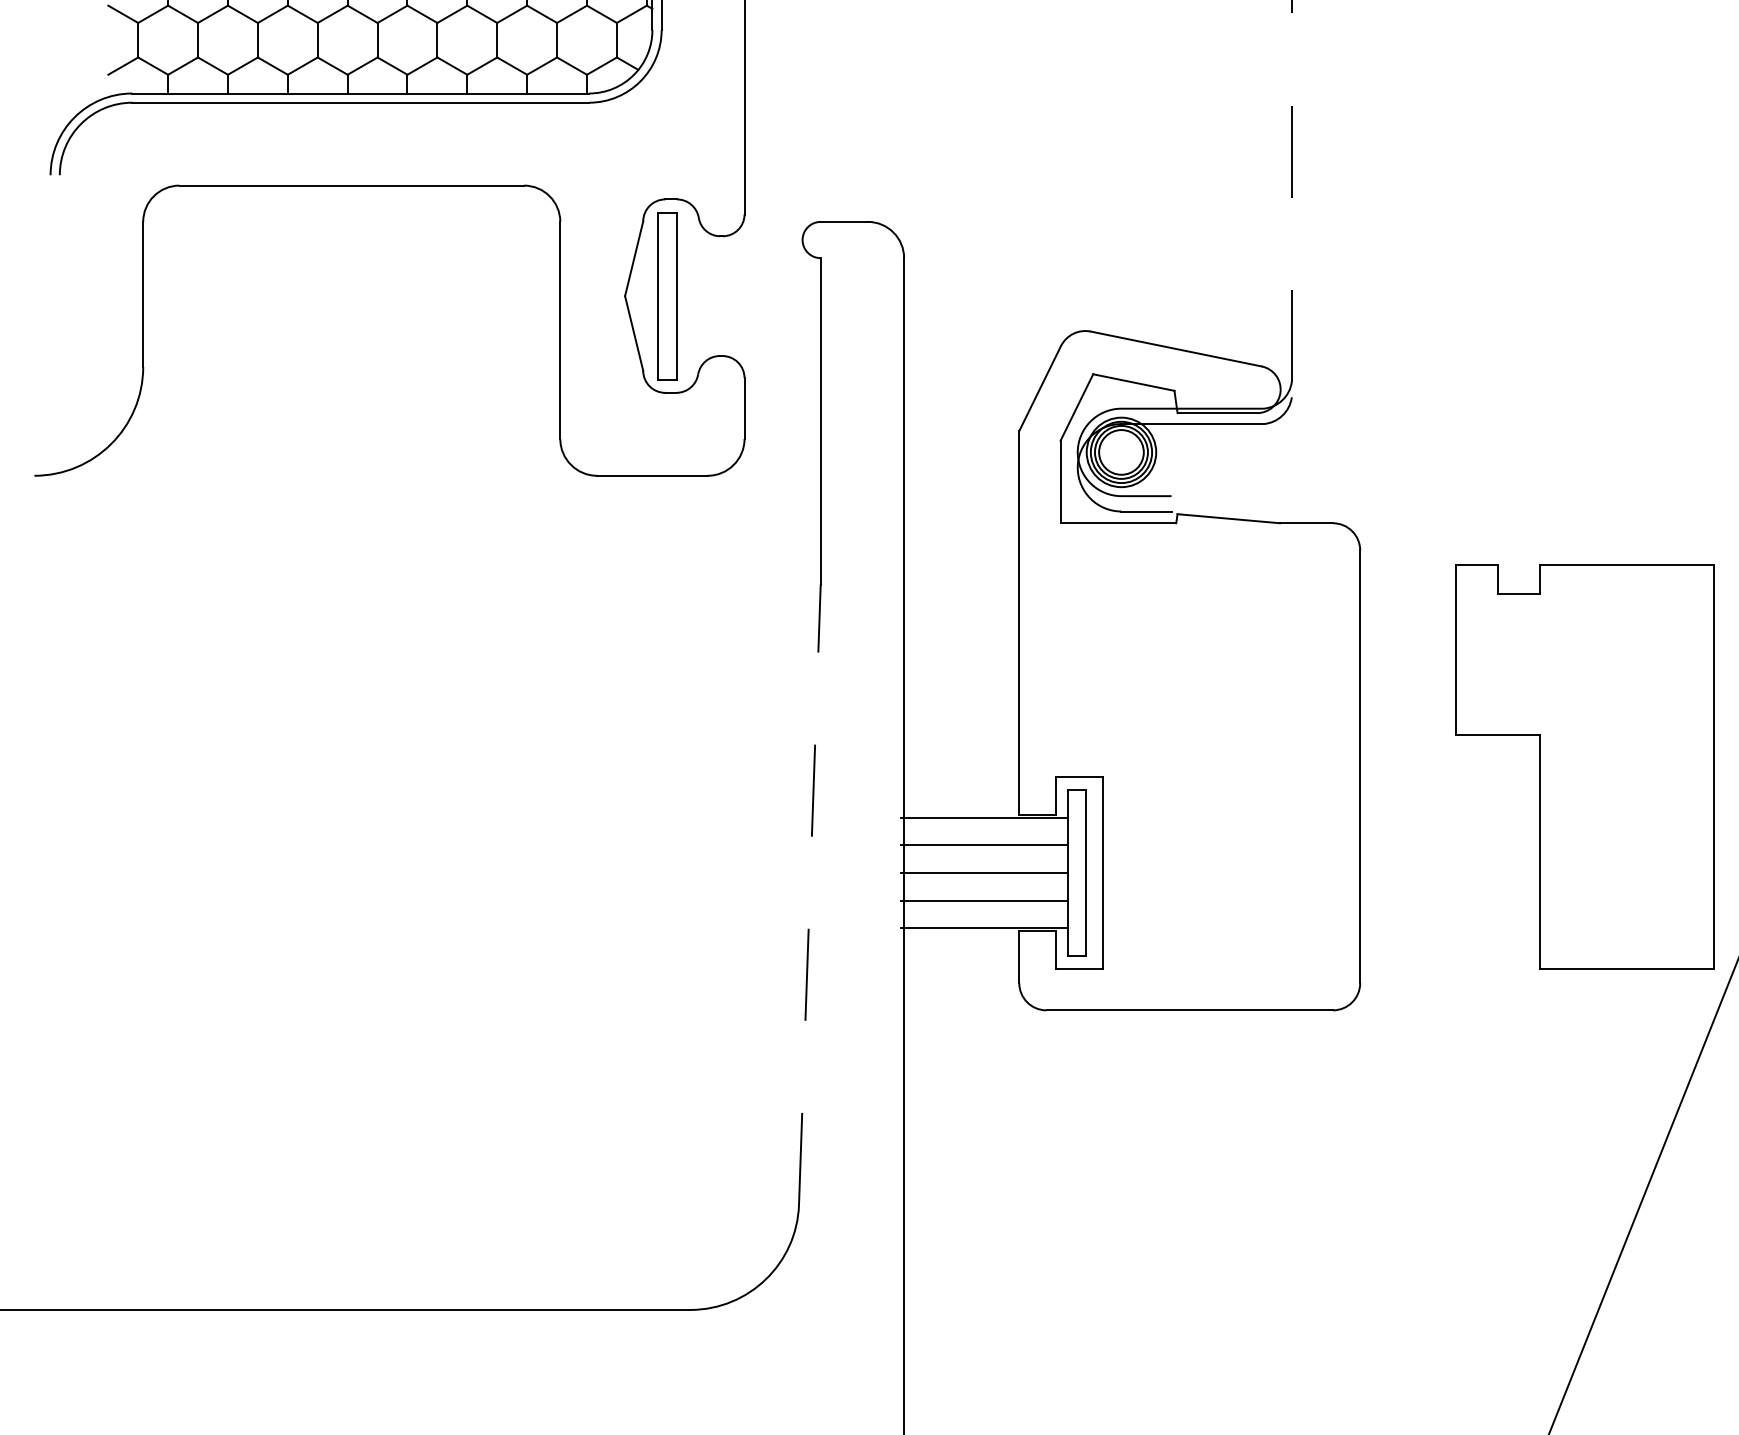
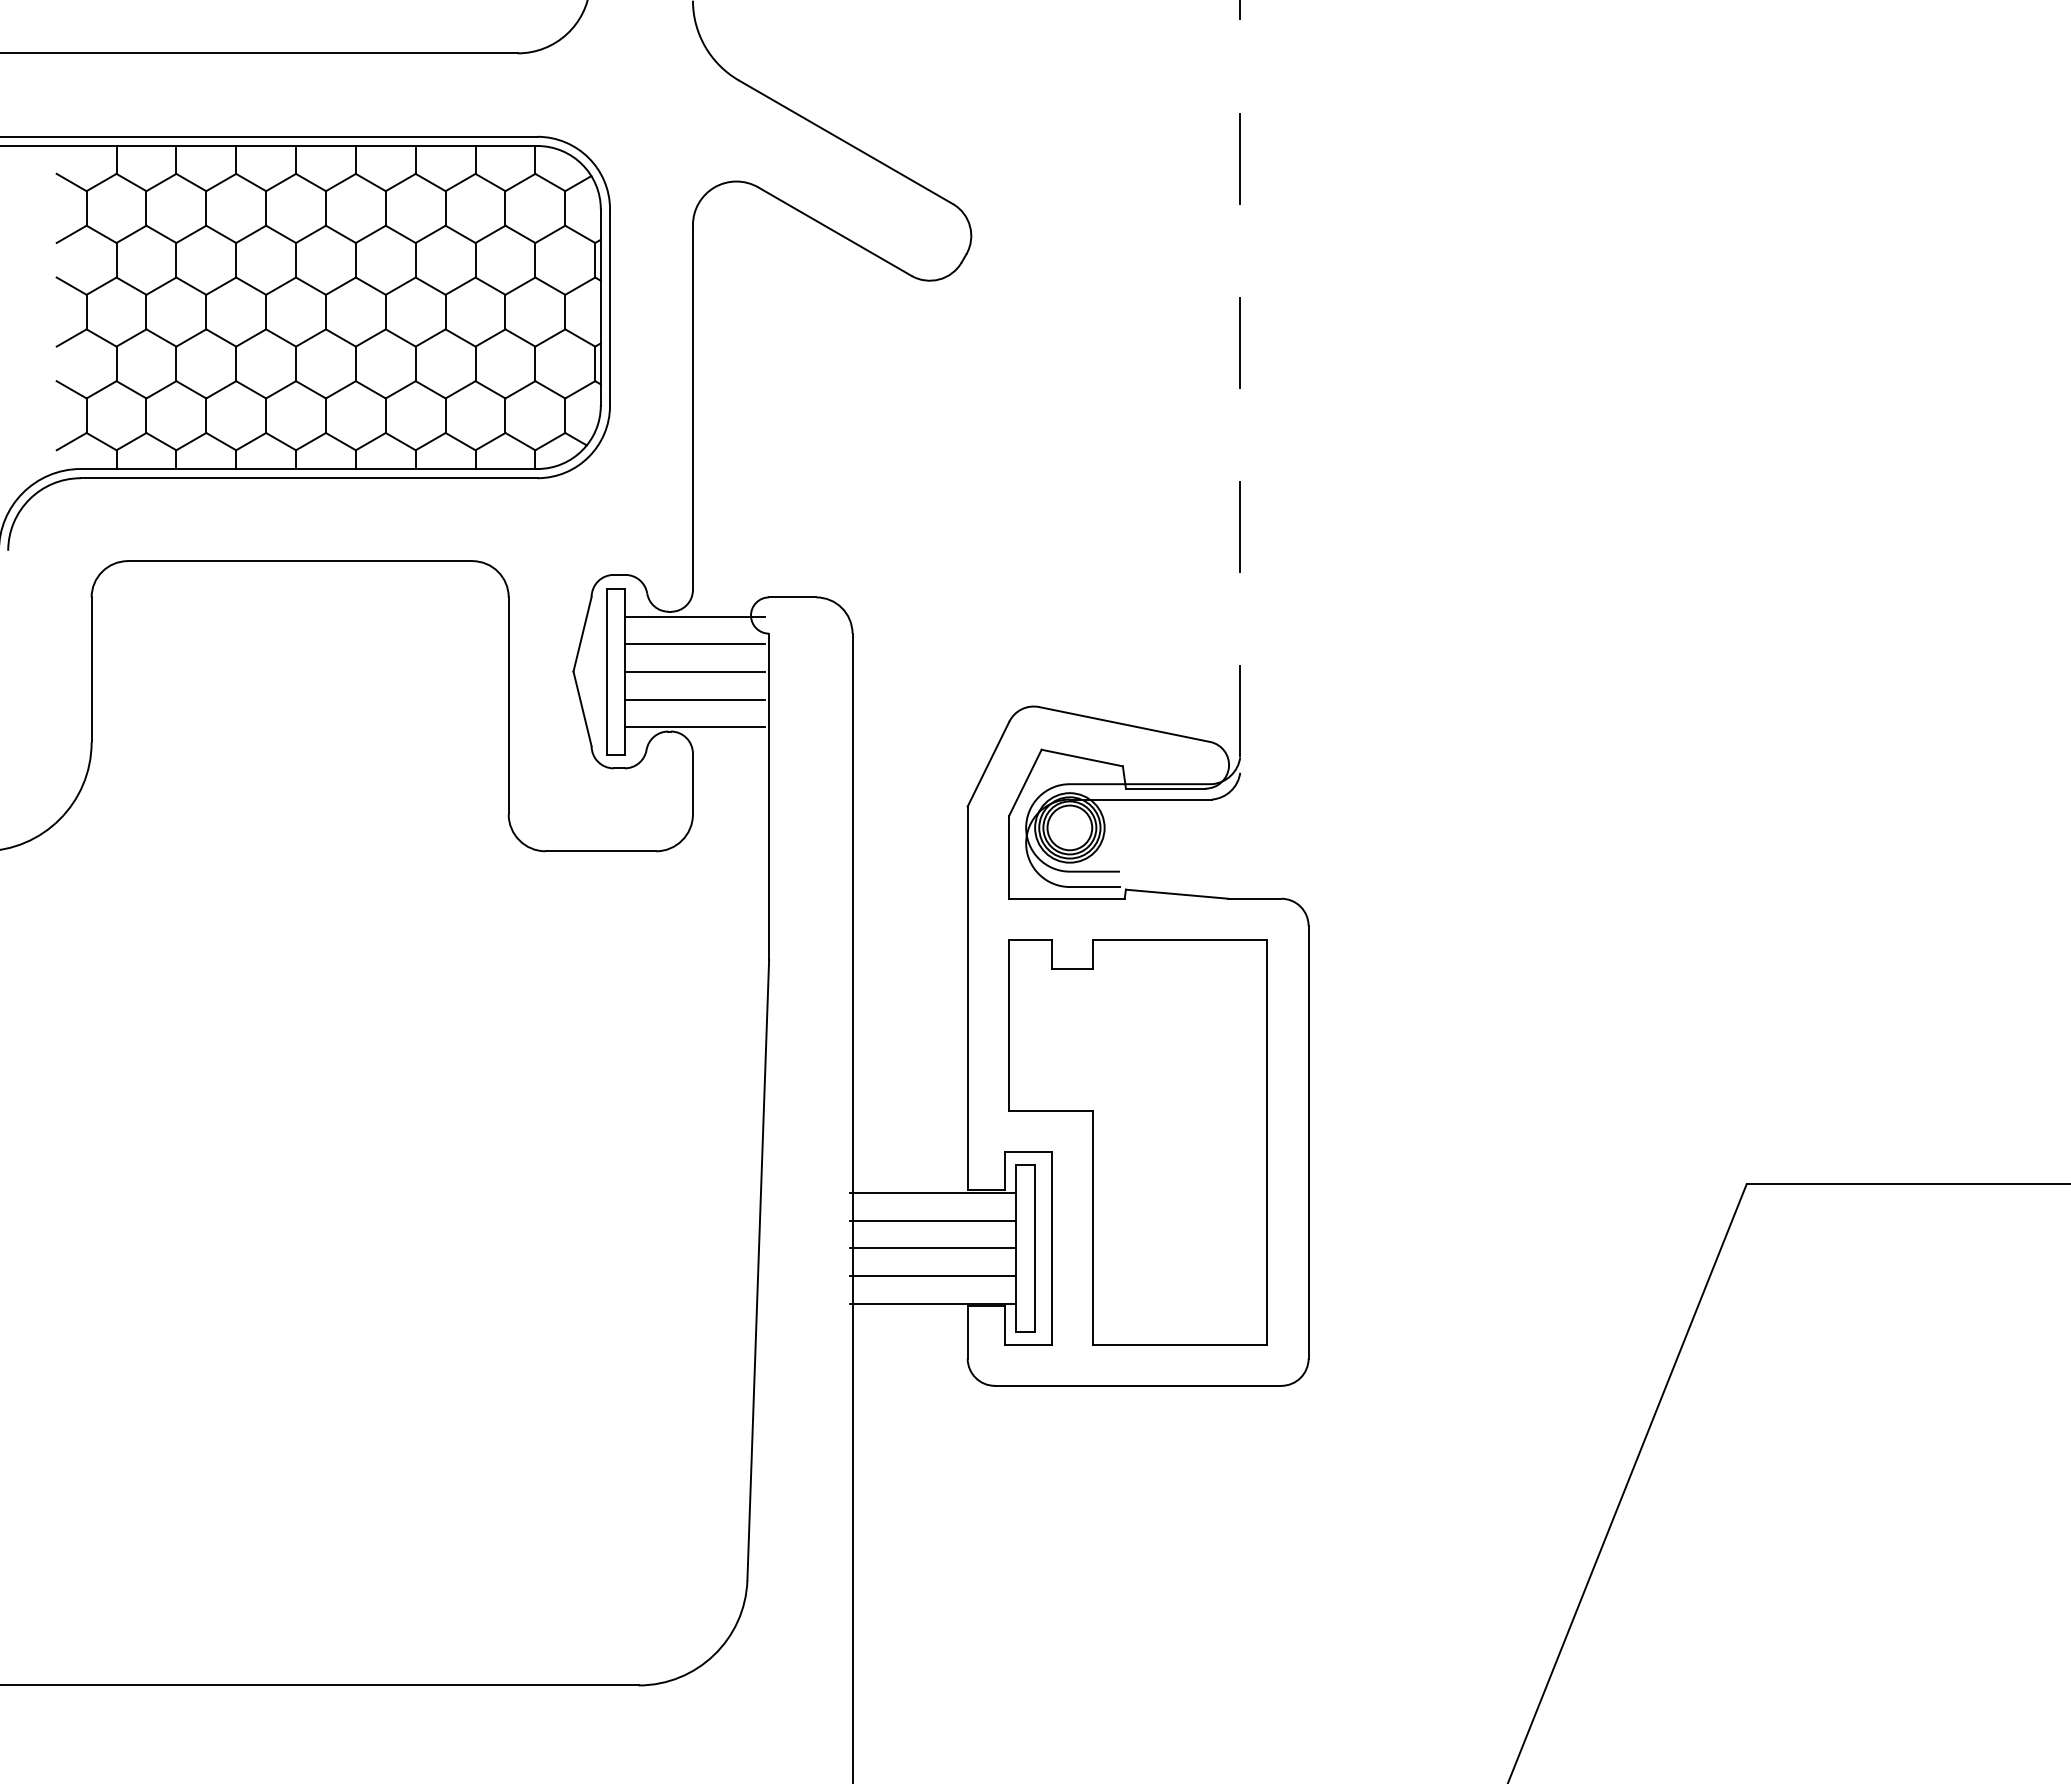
line: (746, 241) -> (694, 616), added
line: (746, 269) -> (694, 644), added
line: (746, 296) -> (694, 671), added
line: (746, 324) -> (694, 699), added
line: (746, 352) -> (694, 727), added
part: (1584, 767) -> (1137, 1142), moved
line: (810, 894) -> (758, 1269), dashed -> solid

